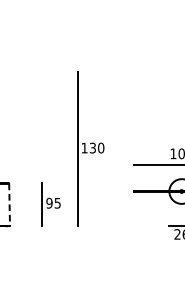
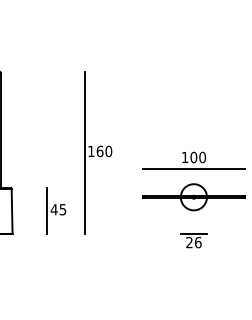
text: (92, 148) -> (99, 151), 130 -> 160
text: (48, 203) -> (53, 209), 95 -> 45
line: (9, 204) -> (12, 211), dashed -> solid

